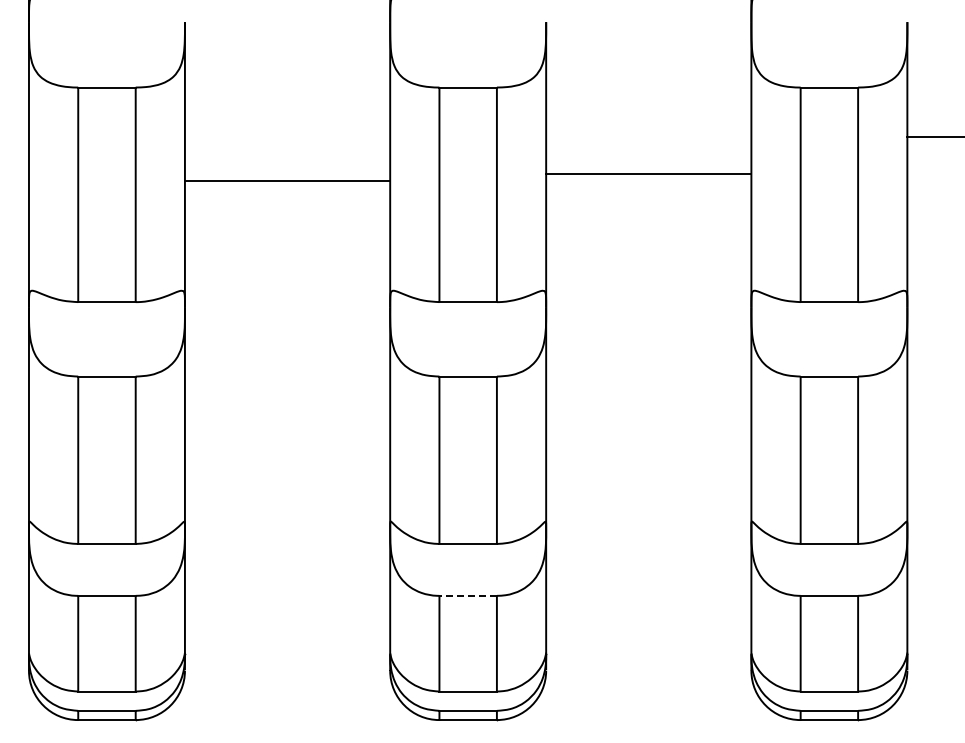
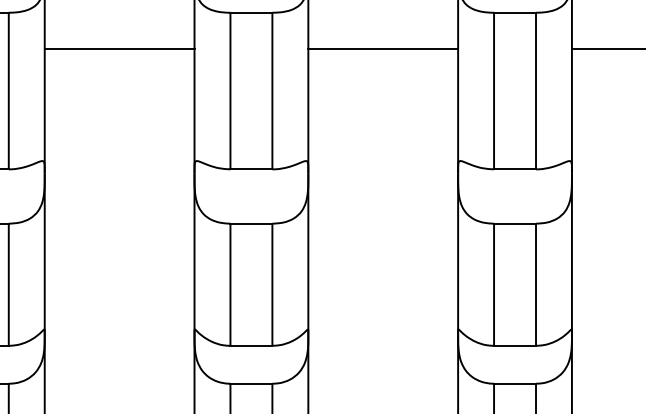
line: (648, 174) -> (383, 49), moved
line: (287, 181) -> (119, 49), moved
line: (468, 595) -> (251, 383), dashed -> solid

